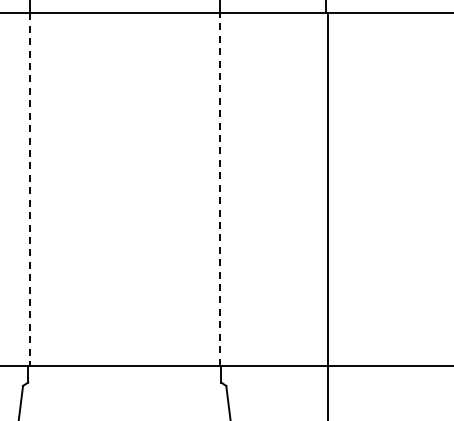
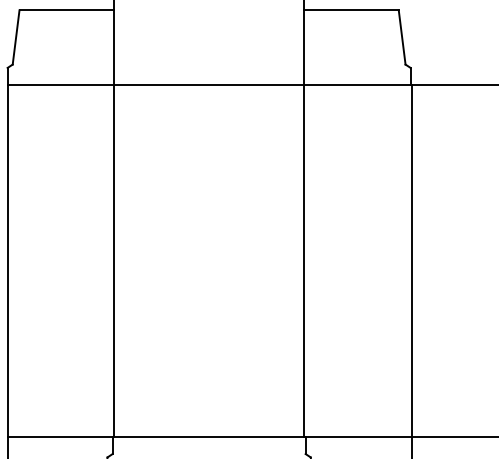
line: (219, 189) -> (303, 260), dashed -> solid
line: (30, 190) -> (114, 261), dashed -> solid

